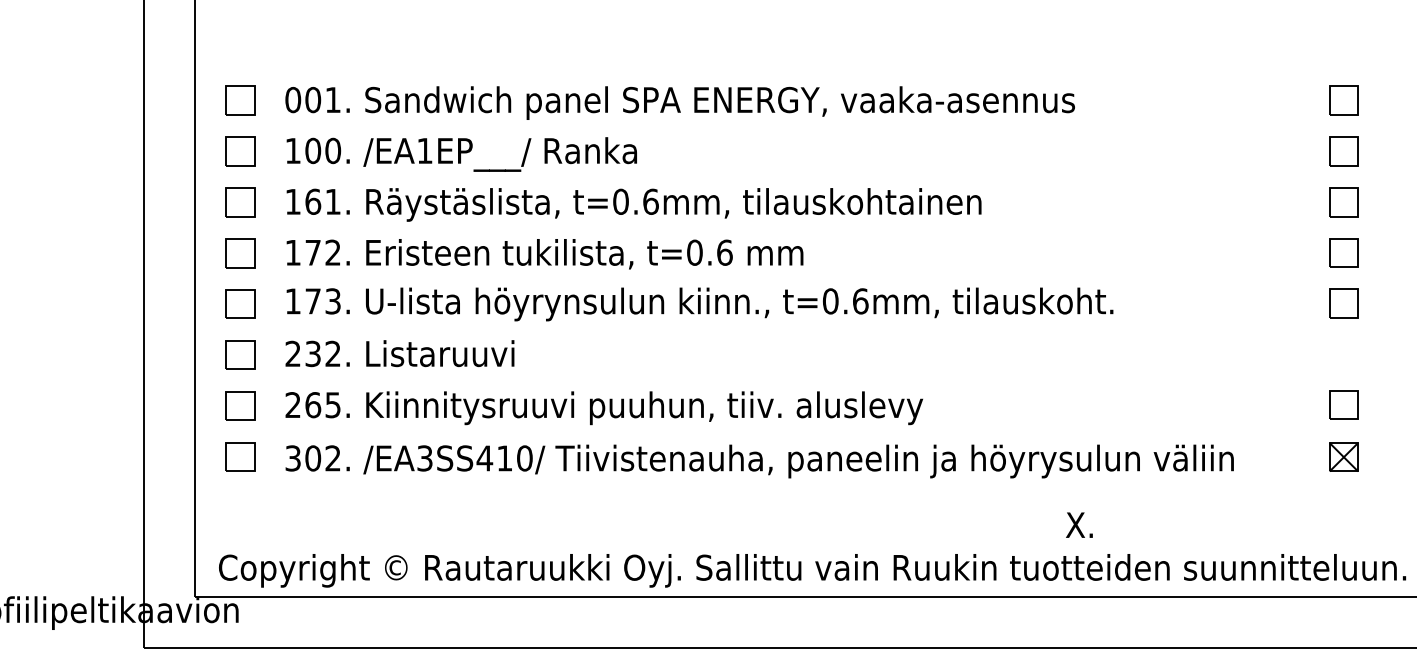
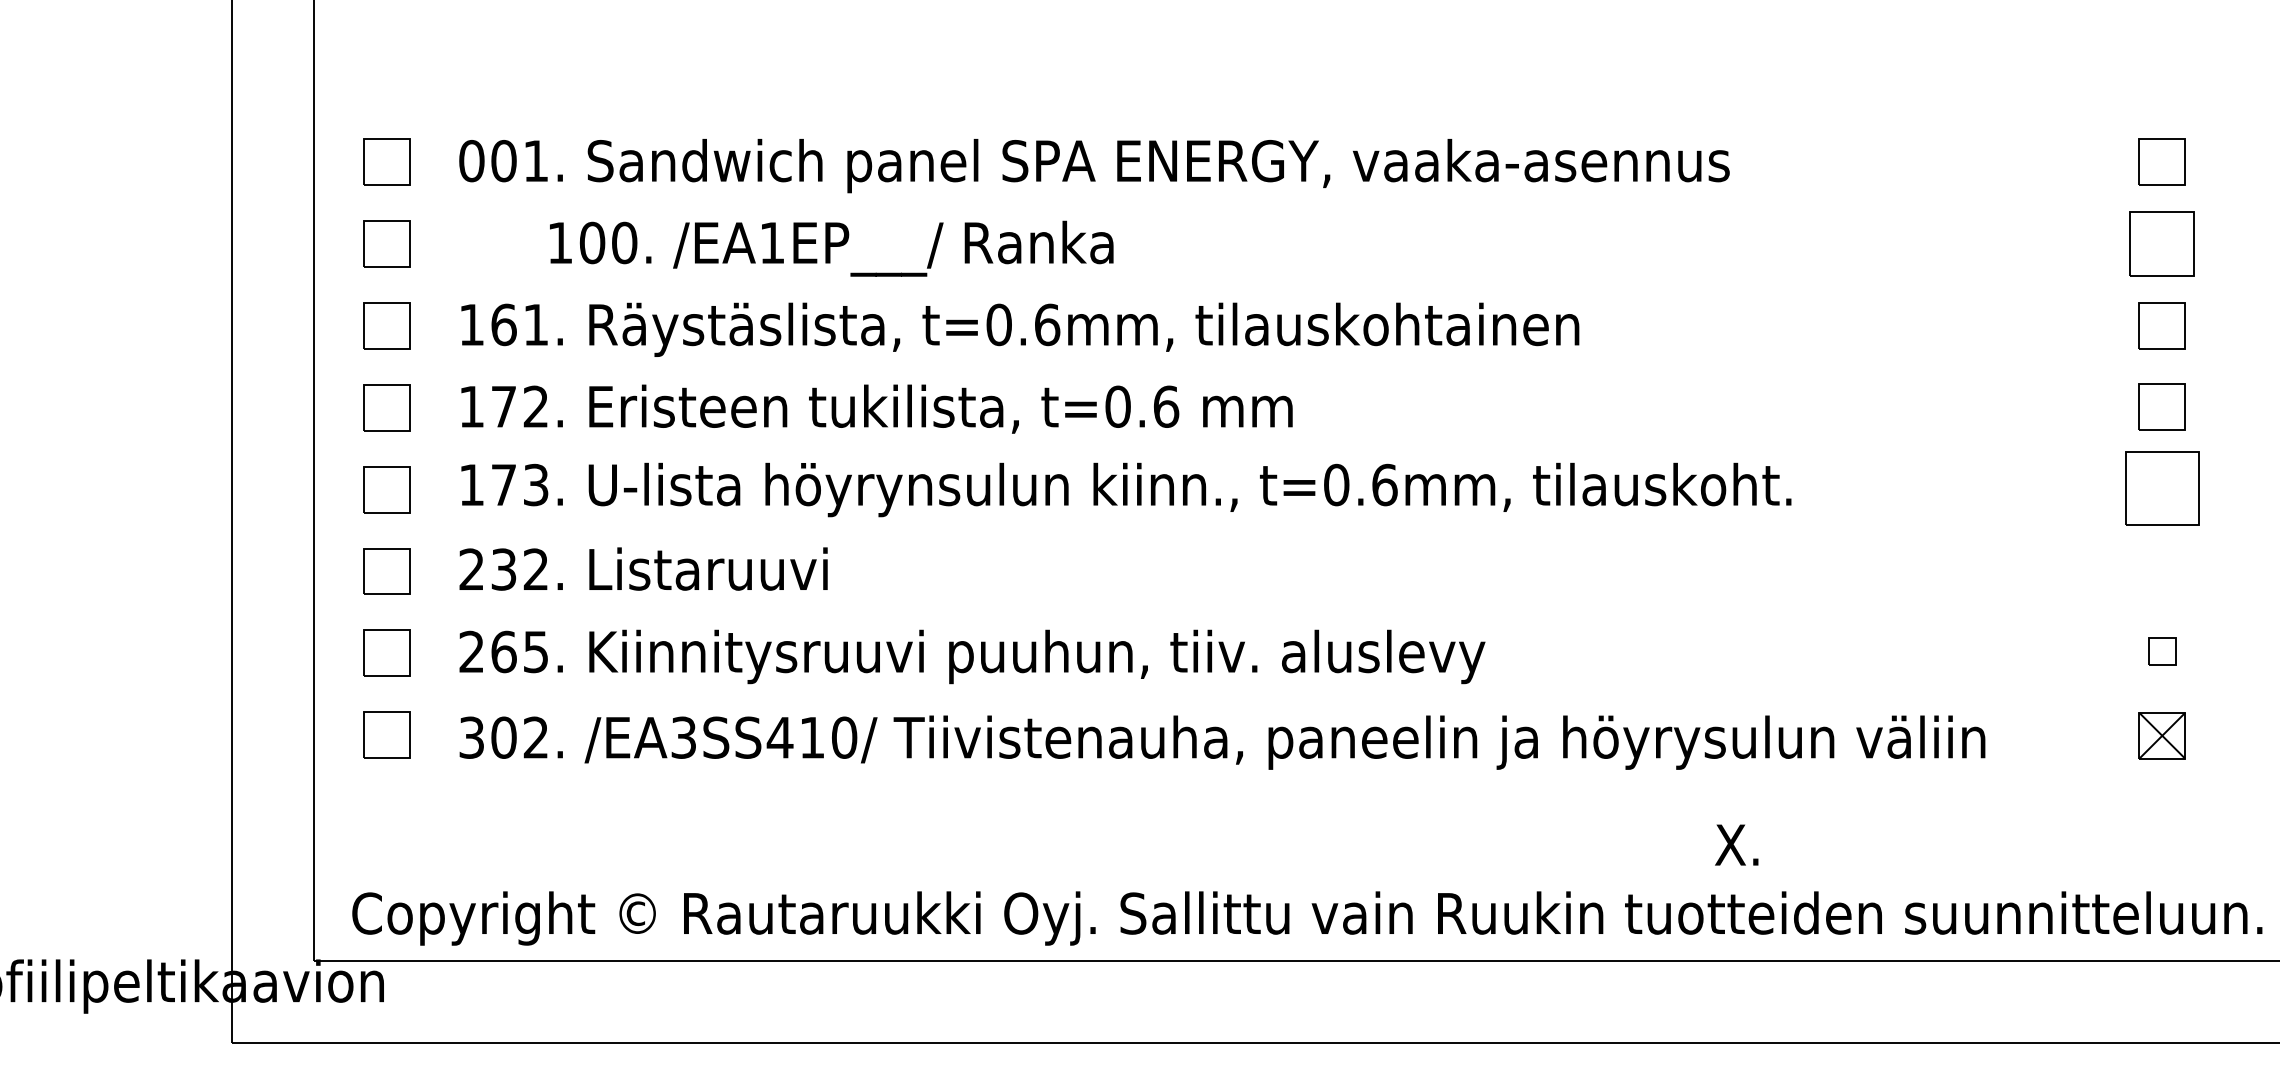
part: (1343, 151) -> (2161, 243), size x1.4
text: (461, 154) -> (831, 248), moved
part: (1343, 303) -> (2161, 488), size x1.6
part: (1343, 404) -> (2161, 650), size x0.6

